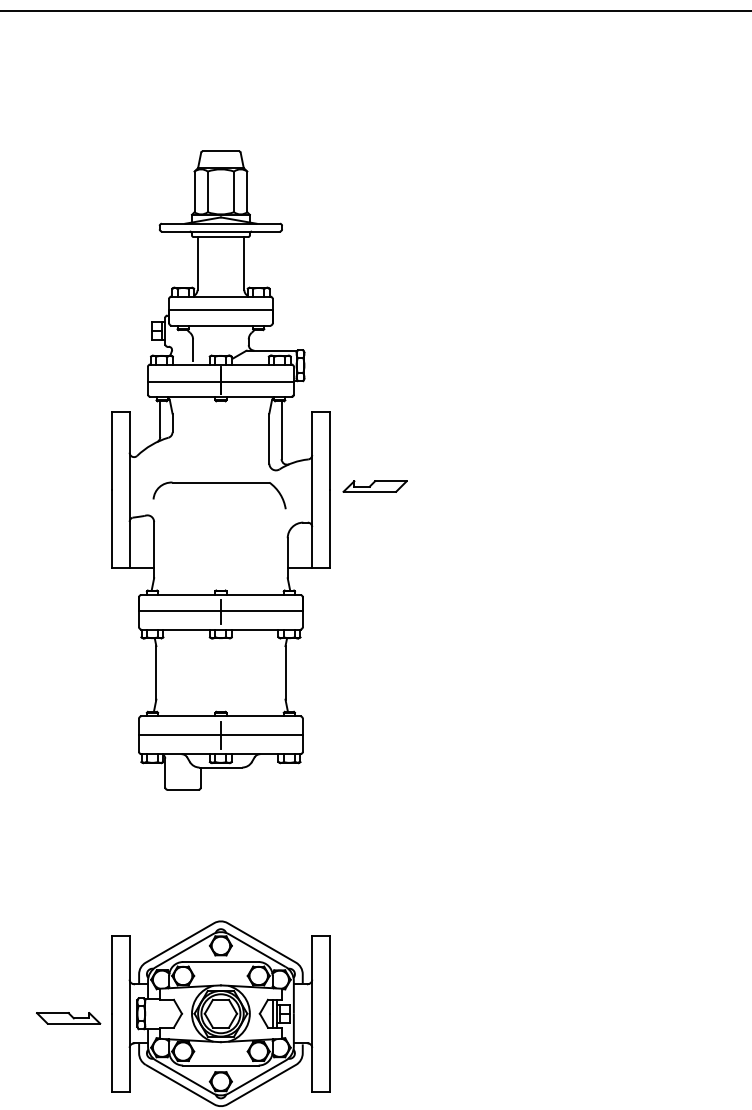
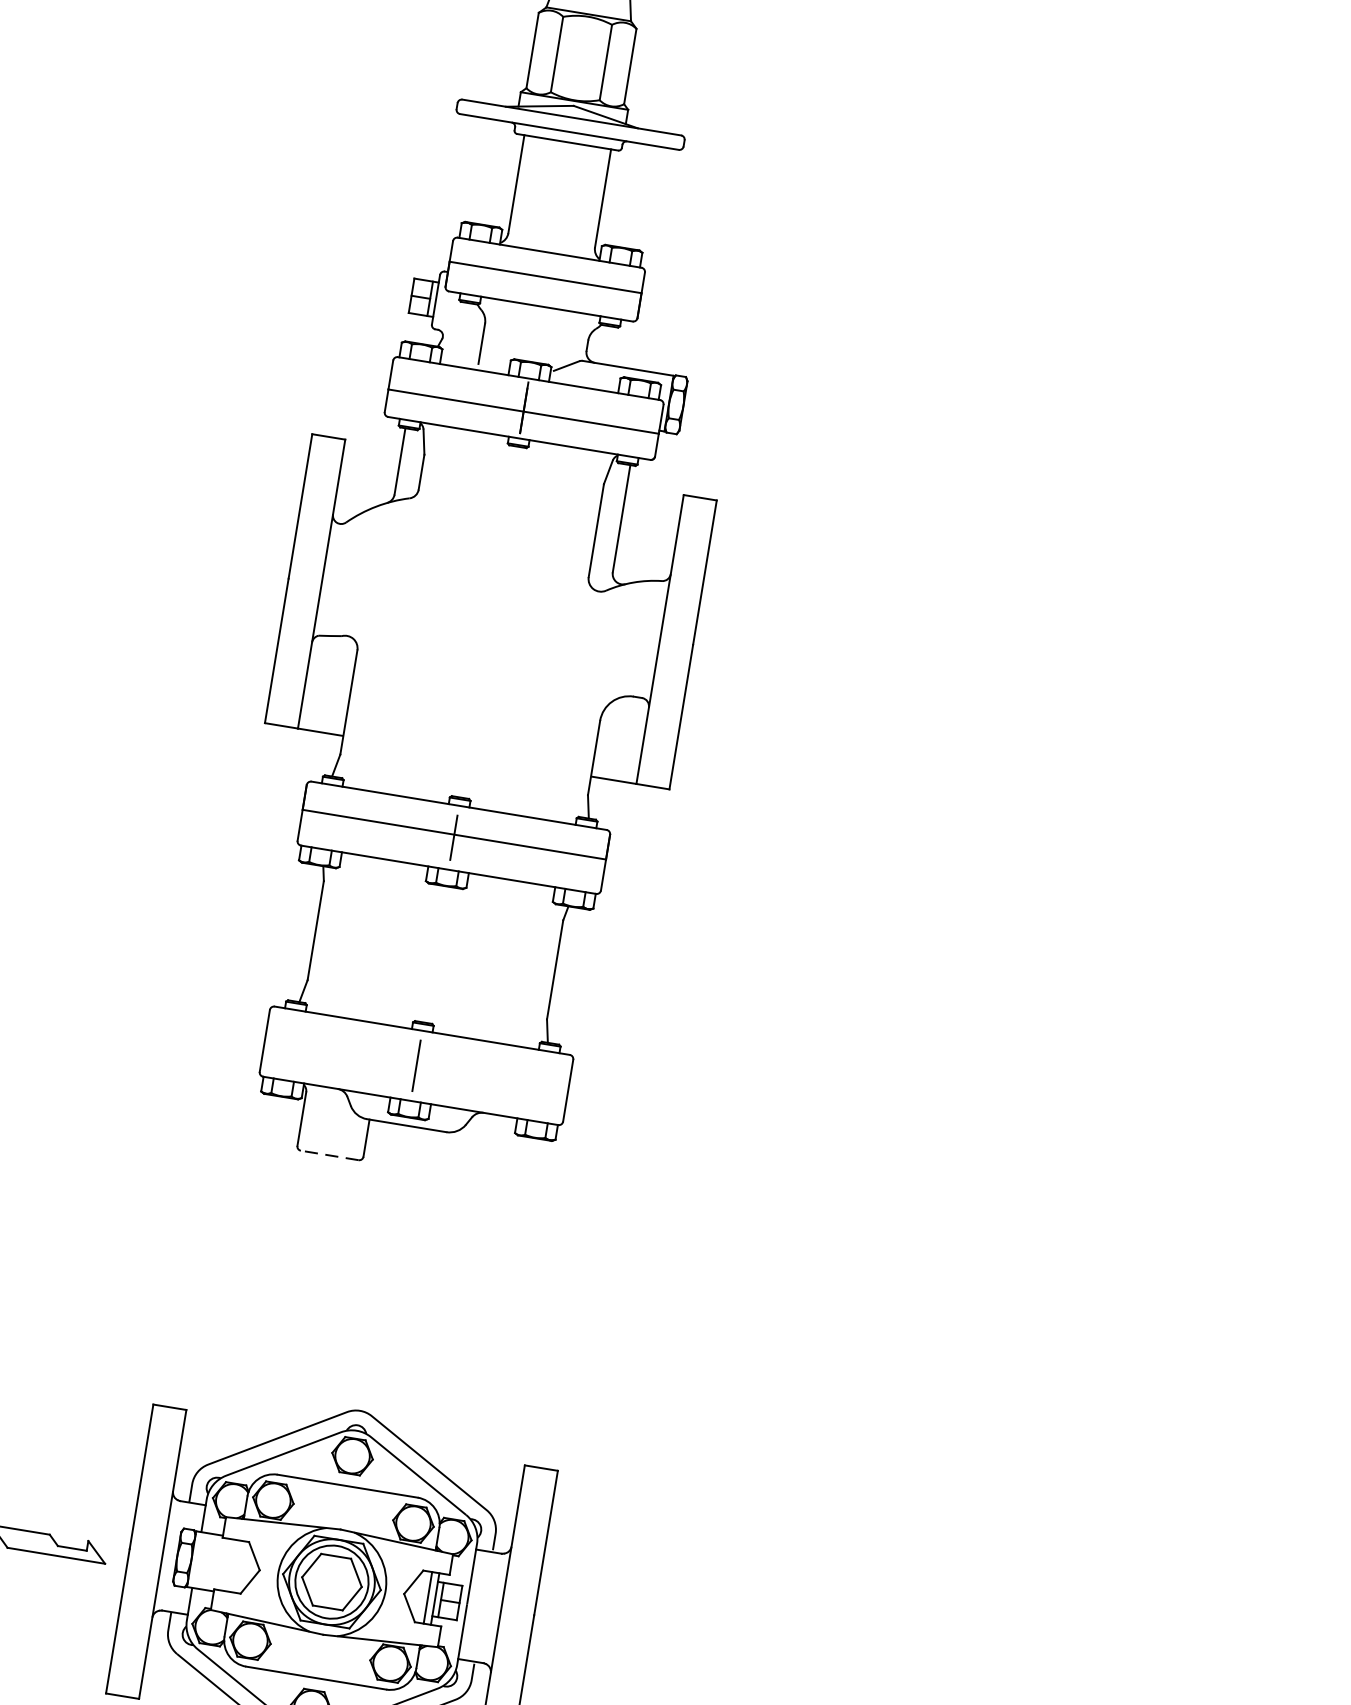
part: (219, 483) -> (490, 598), removed
part: (374, 486) -> (776, 651), removed
line: (220, 735) -> (415, 1066), removed
line: (183, 789) -> (330, 1155), solid -> dashed

